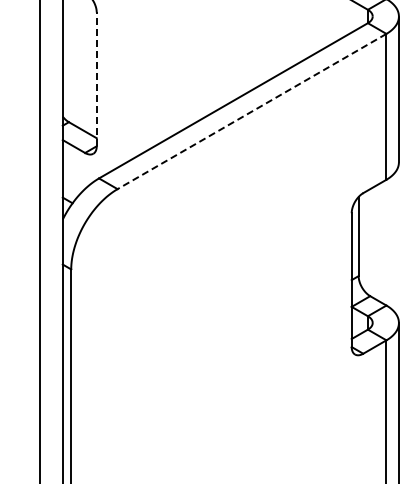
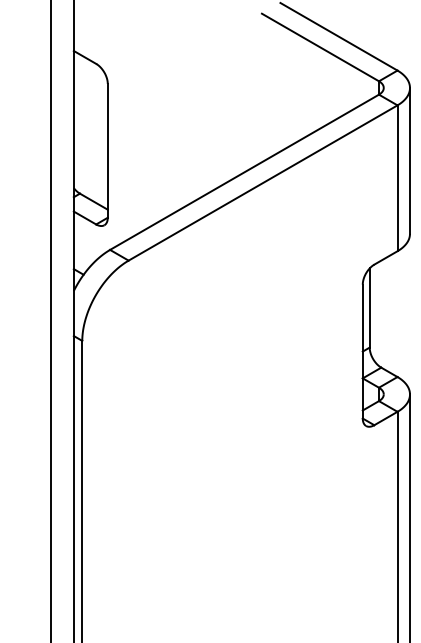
line: (96, 79) -> (107, 150), dashed -> solid
line: (251, 112) -> (262, 183), dashed -> solid

